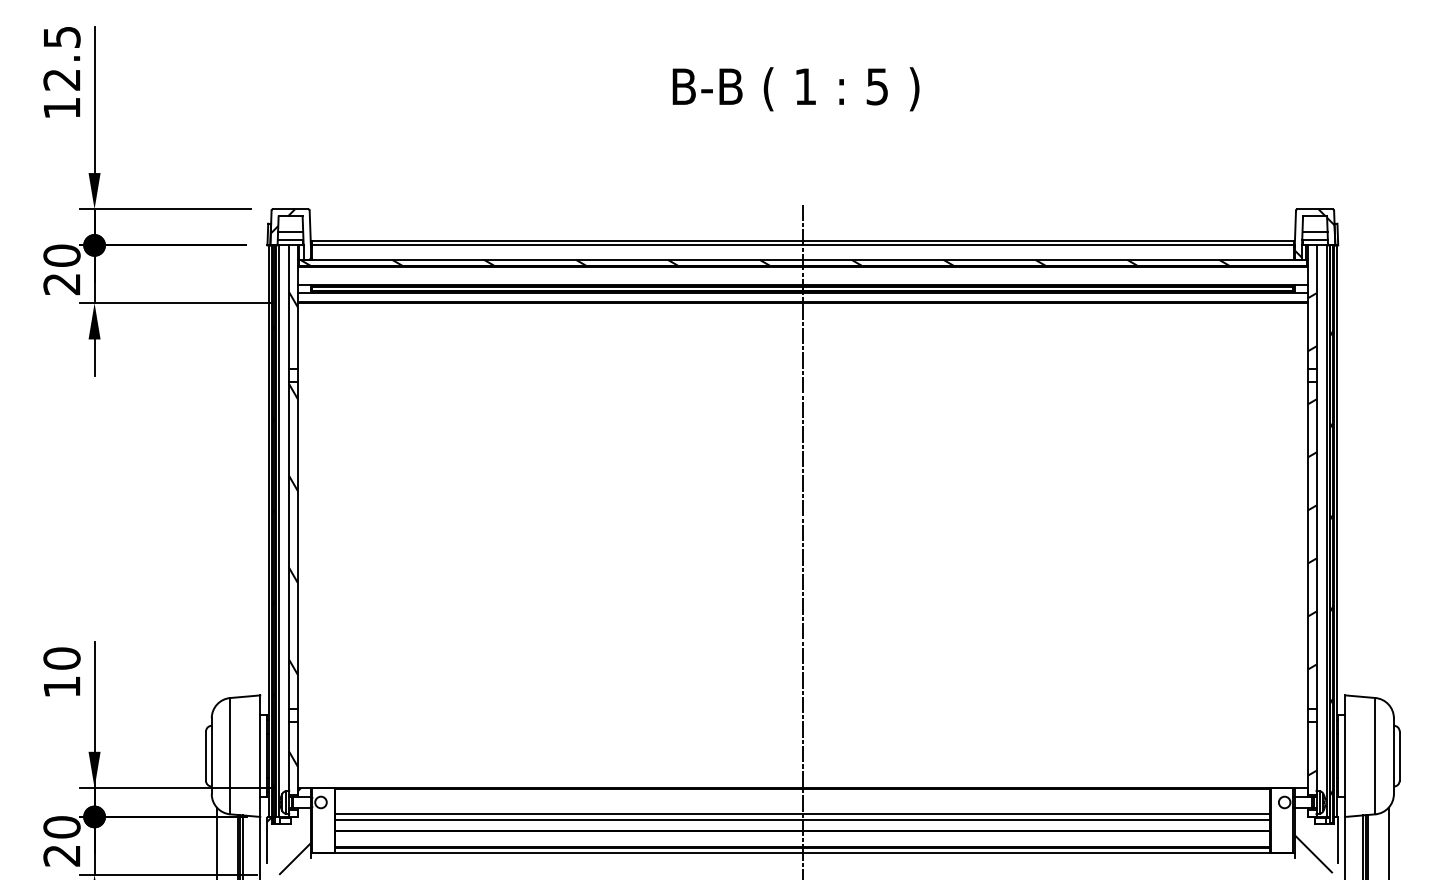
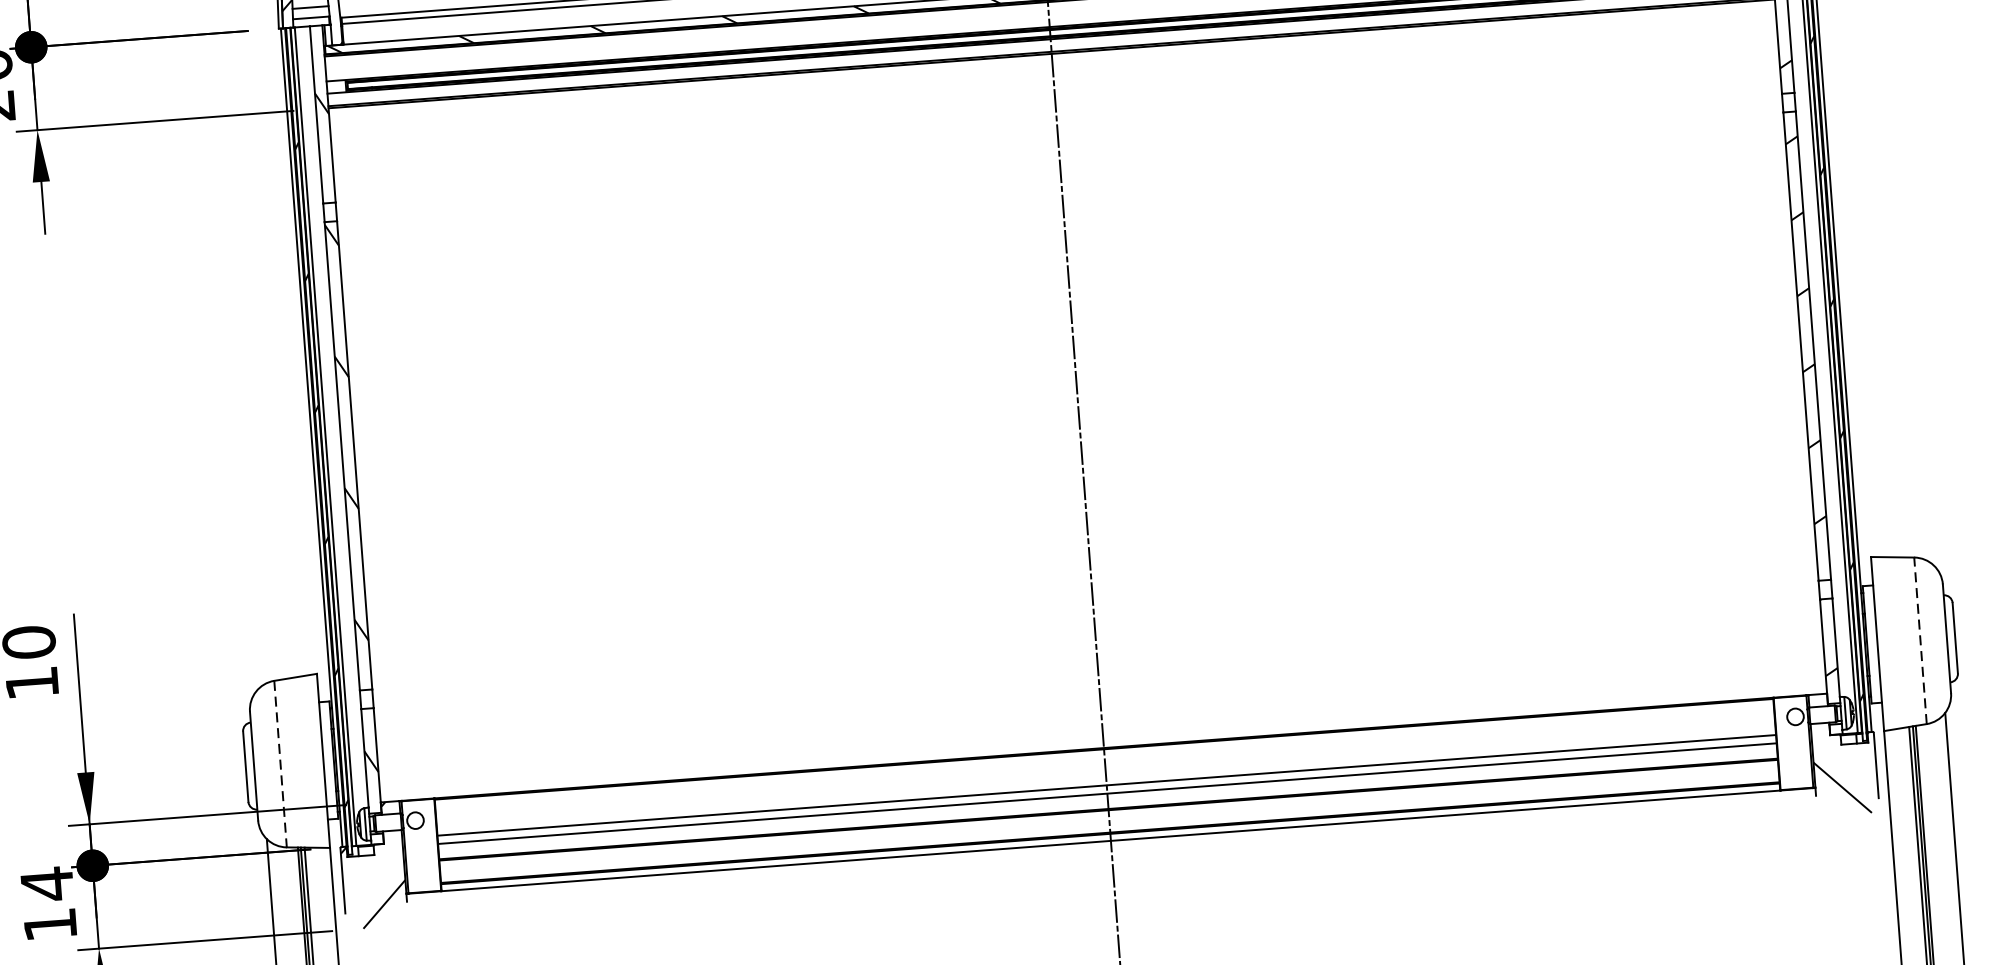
line: (1375, 755) -> (1920, 639), solid -> dashed
line: (230, 756) -> (280, 764), solid -> dashed
text: (61, 840) -> (47, 903), 20 -> 14

